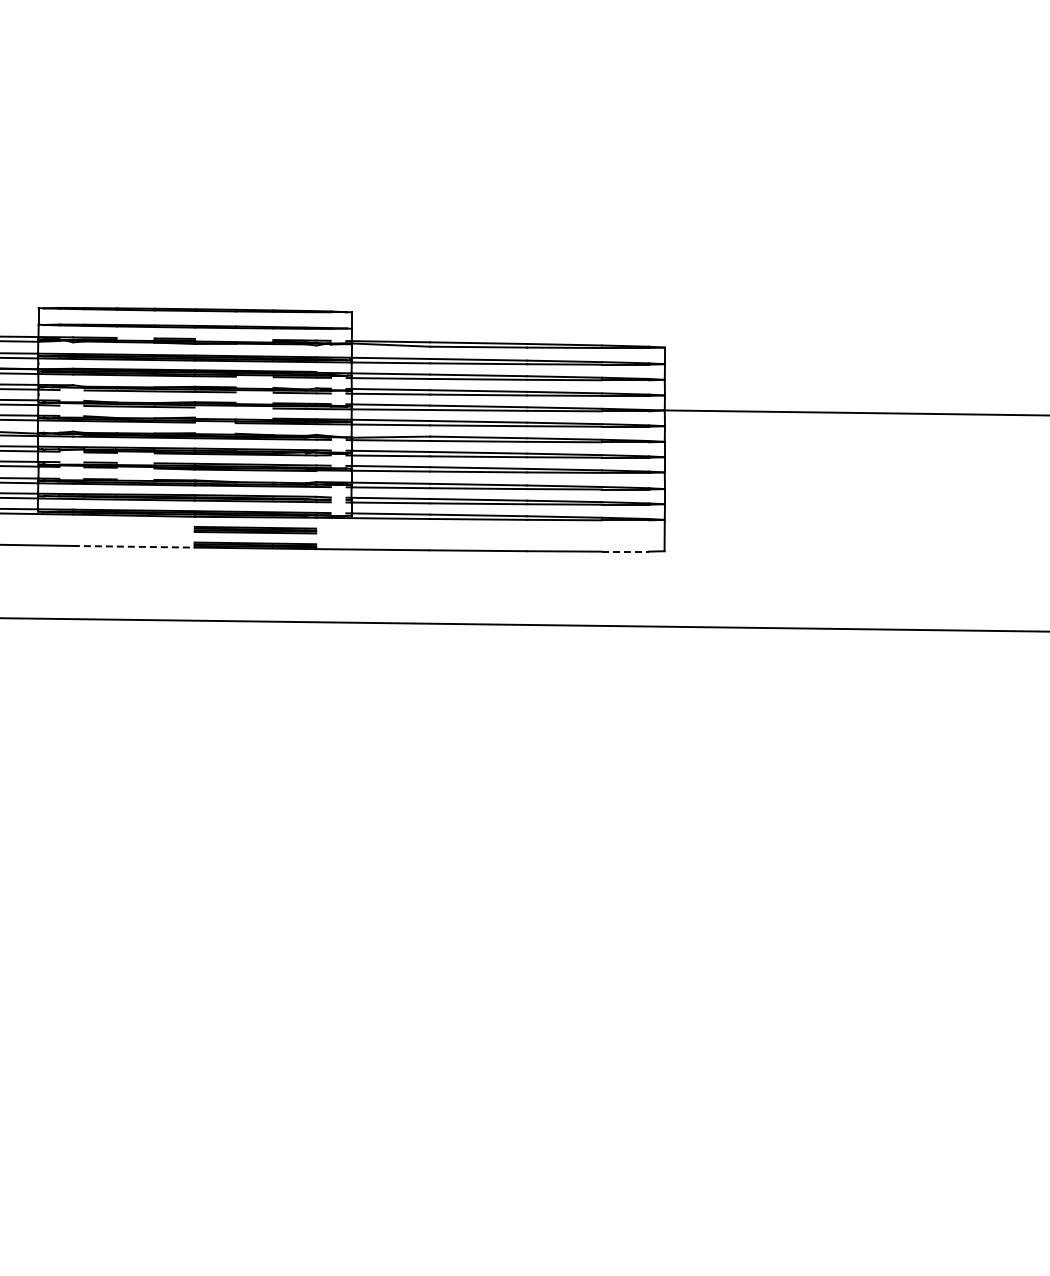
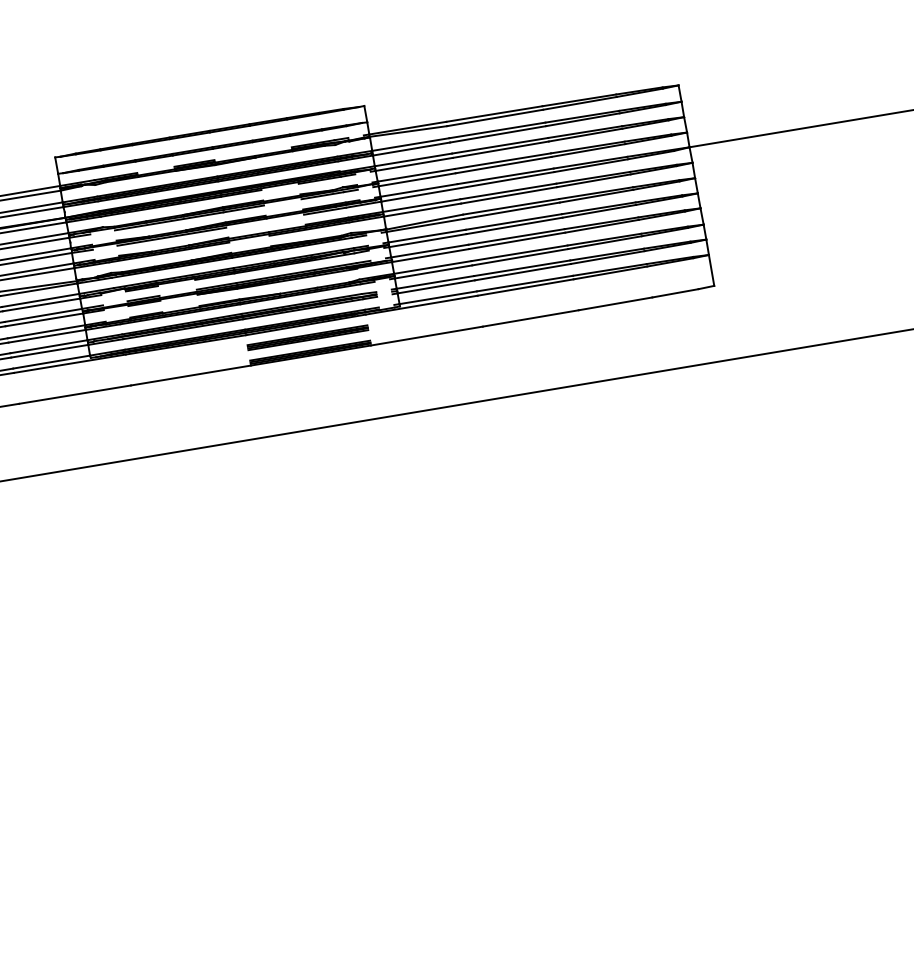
line: (133, 546) -> (190, 375), dashed -> solid
line: (625, 551) -> (675, 293), dashed -> solid

